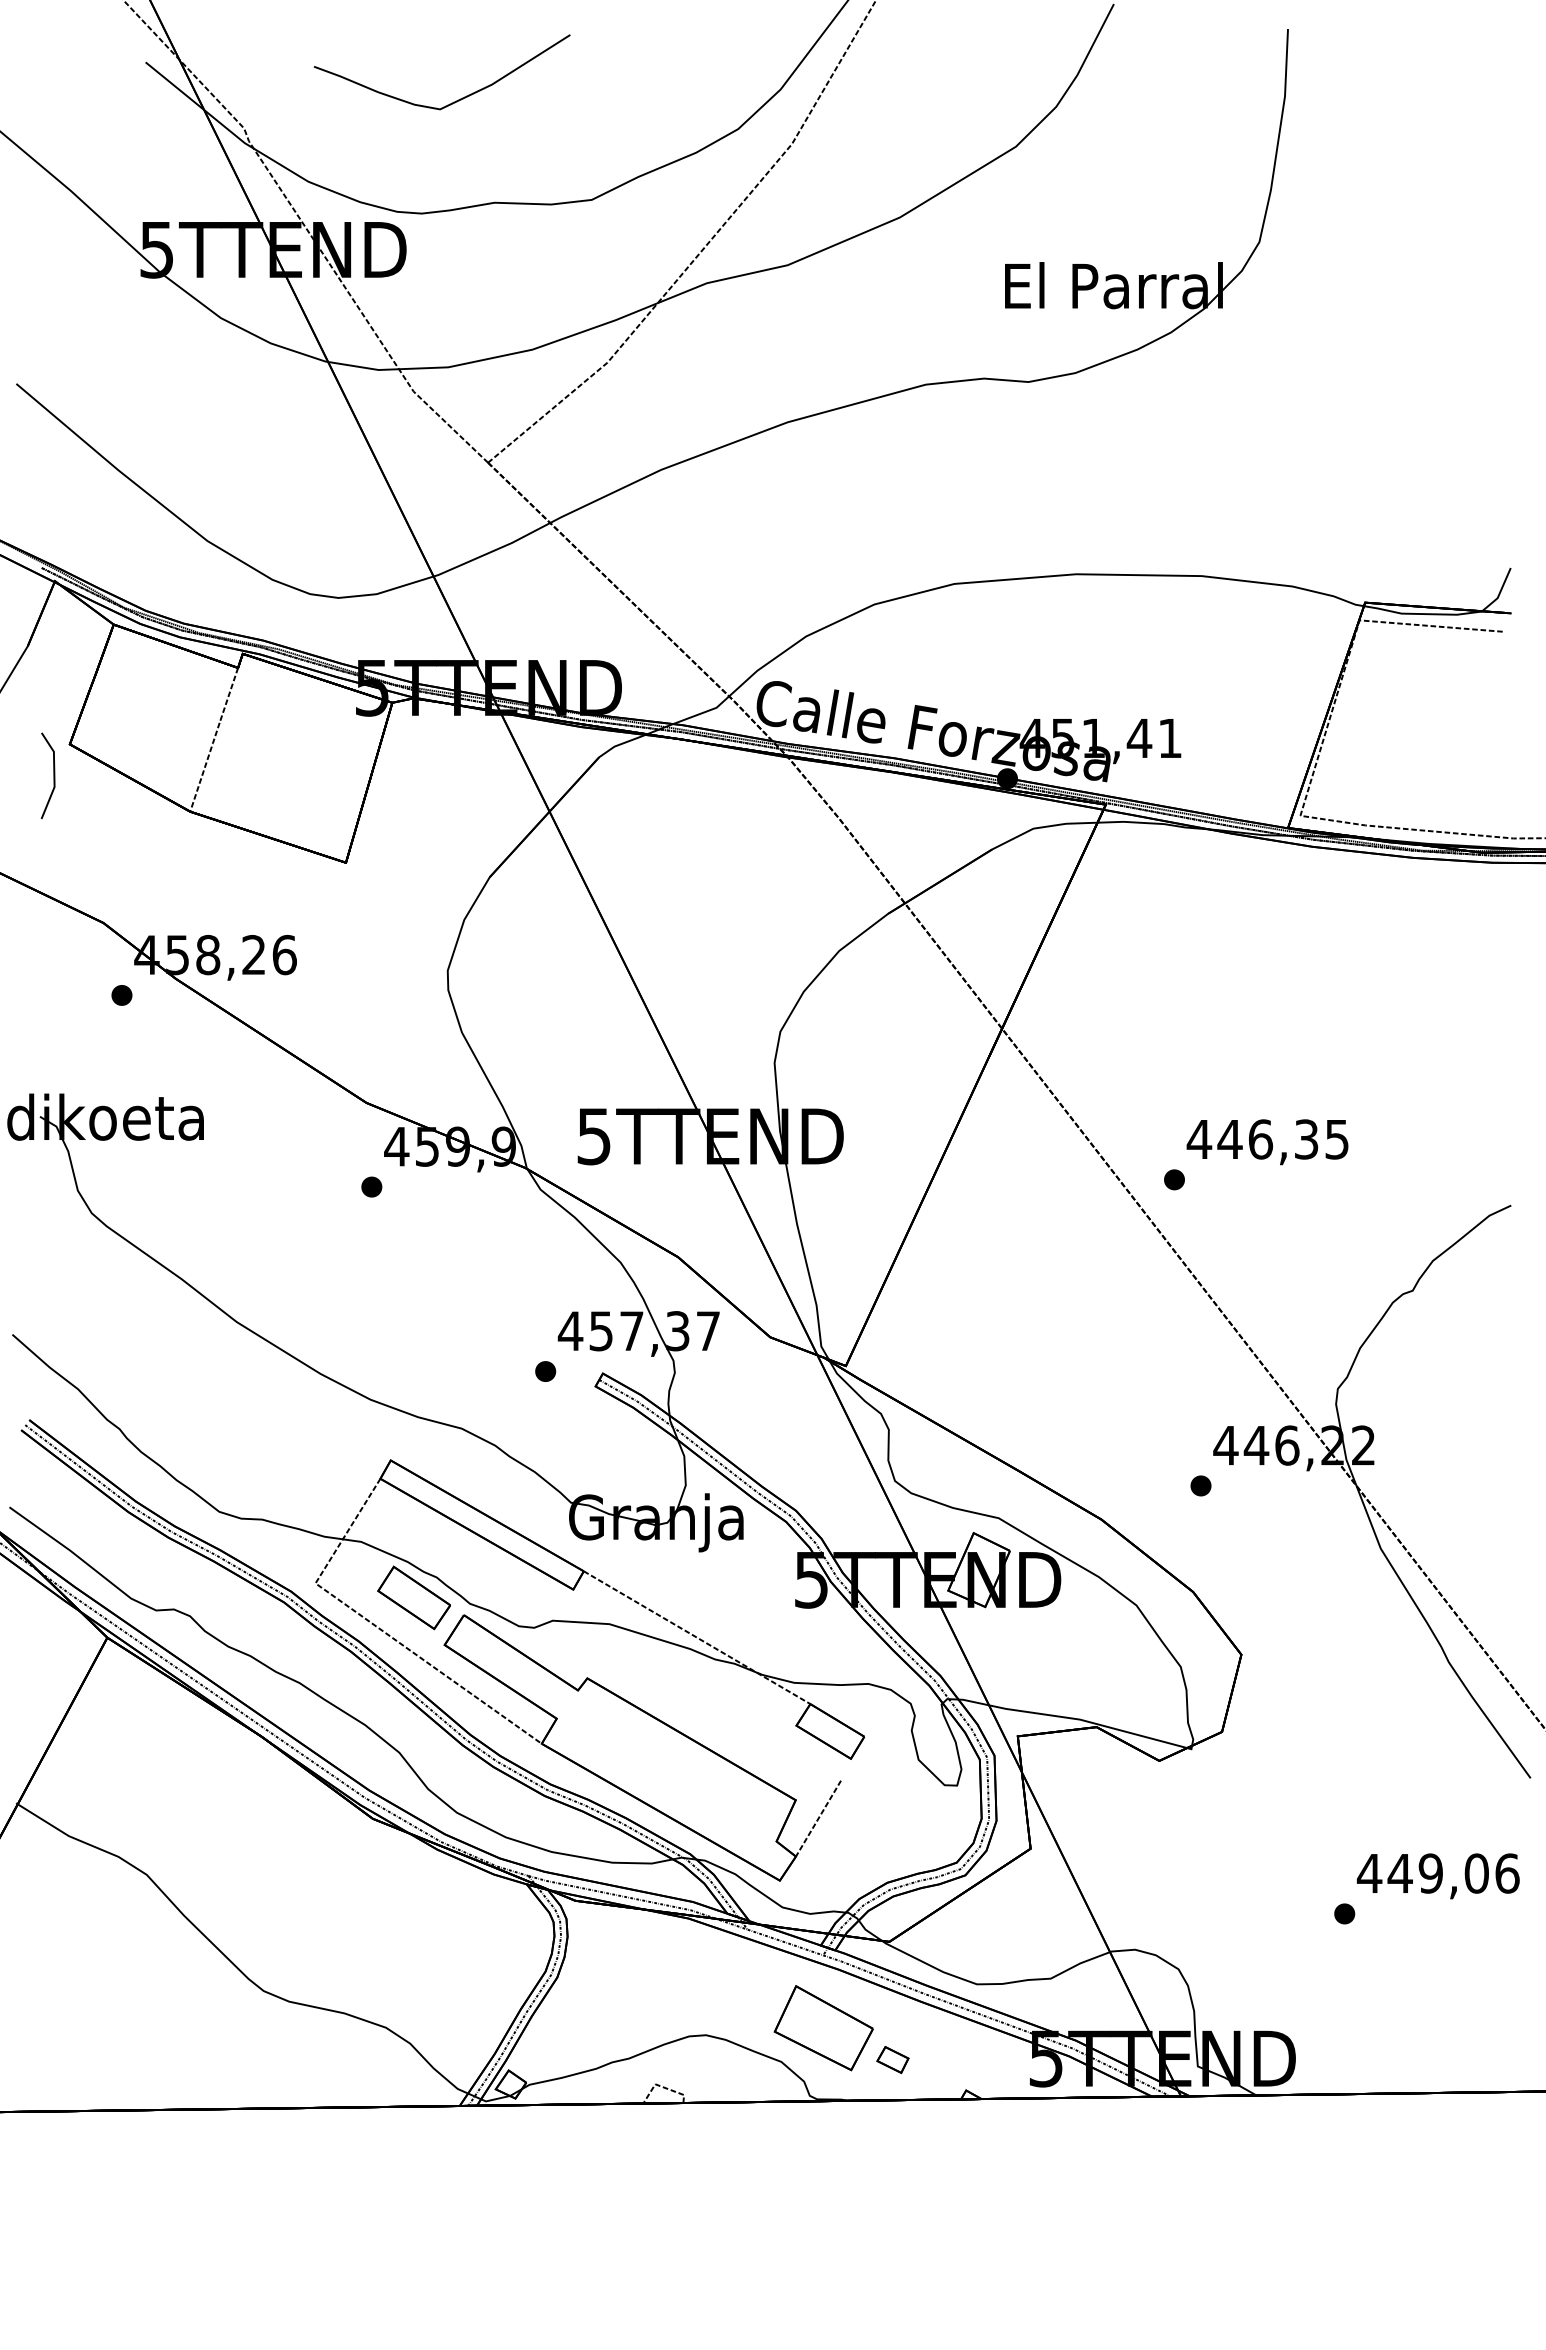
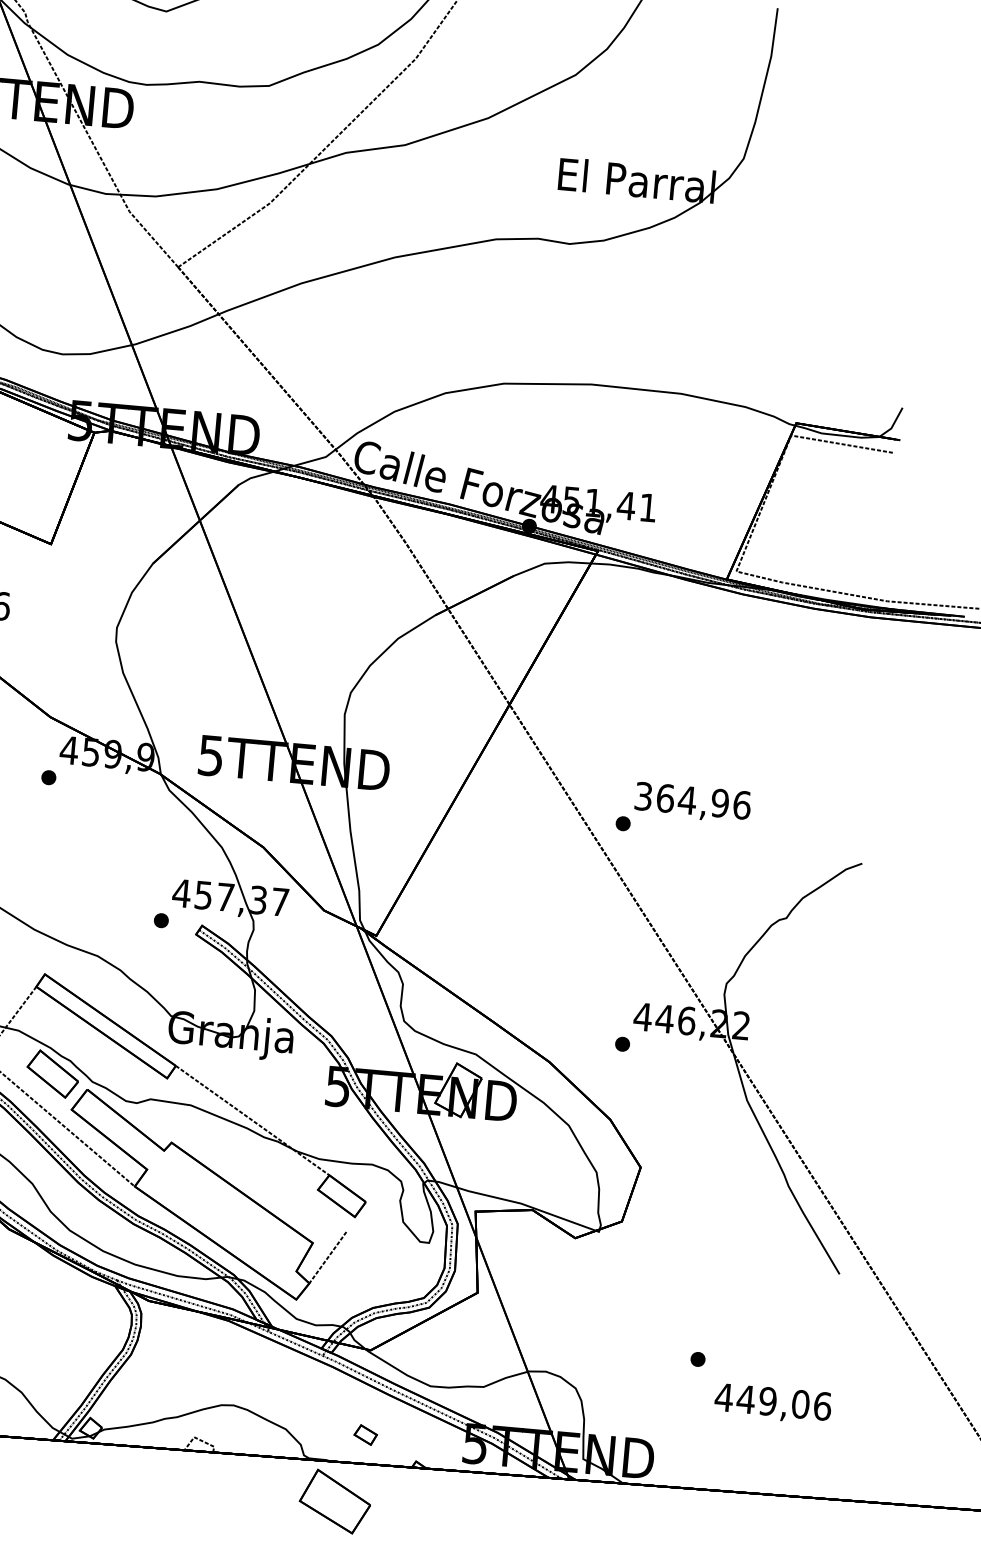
text: (1267, 1139) -> (692, 800), 446,35 -> 364,96
text: (1438, 1876) -> (773, 1404), moved
part: (823, 2028) -> (334, 1501), moved

